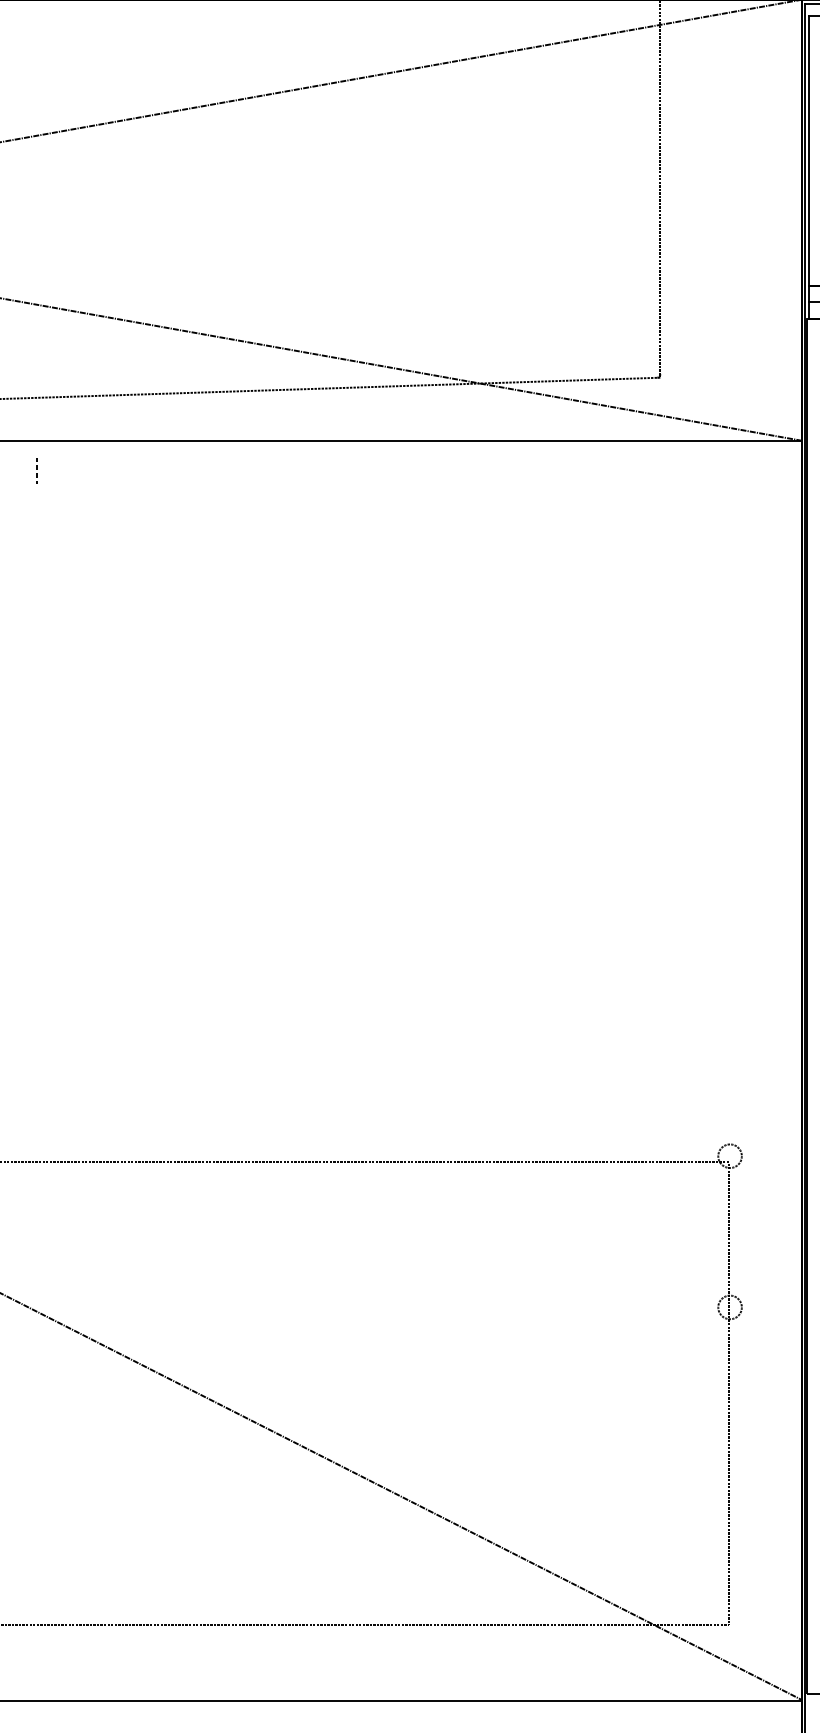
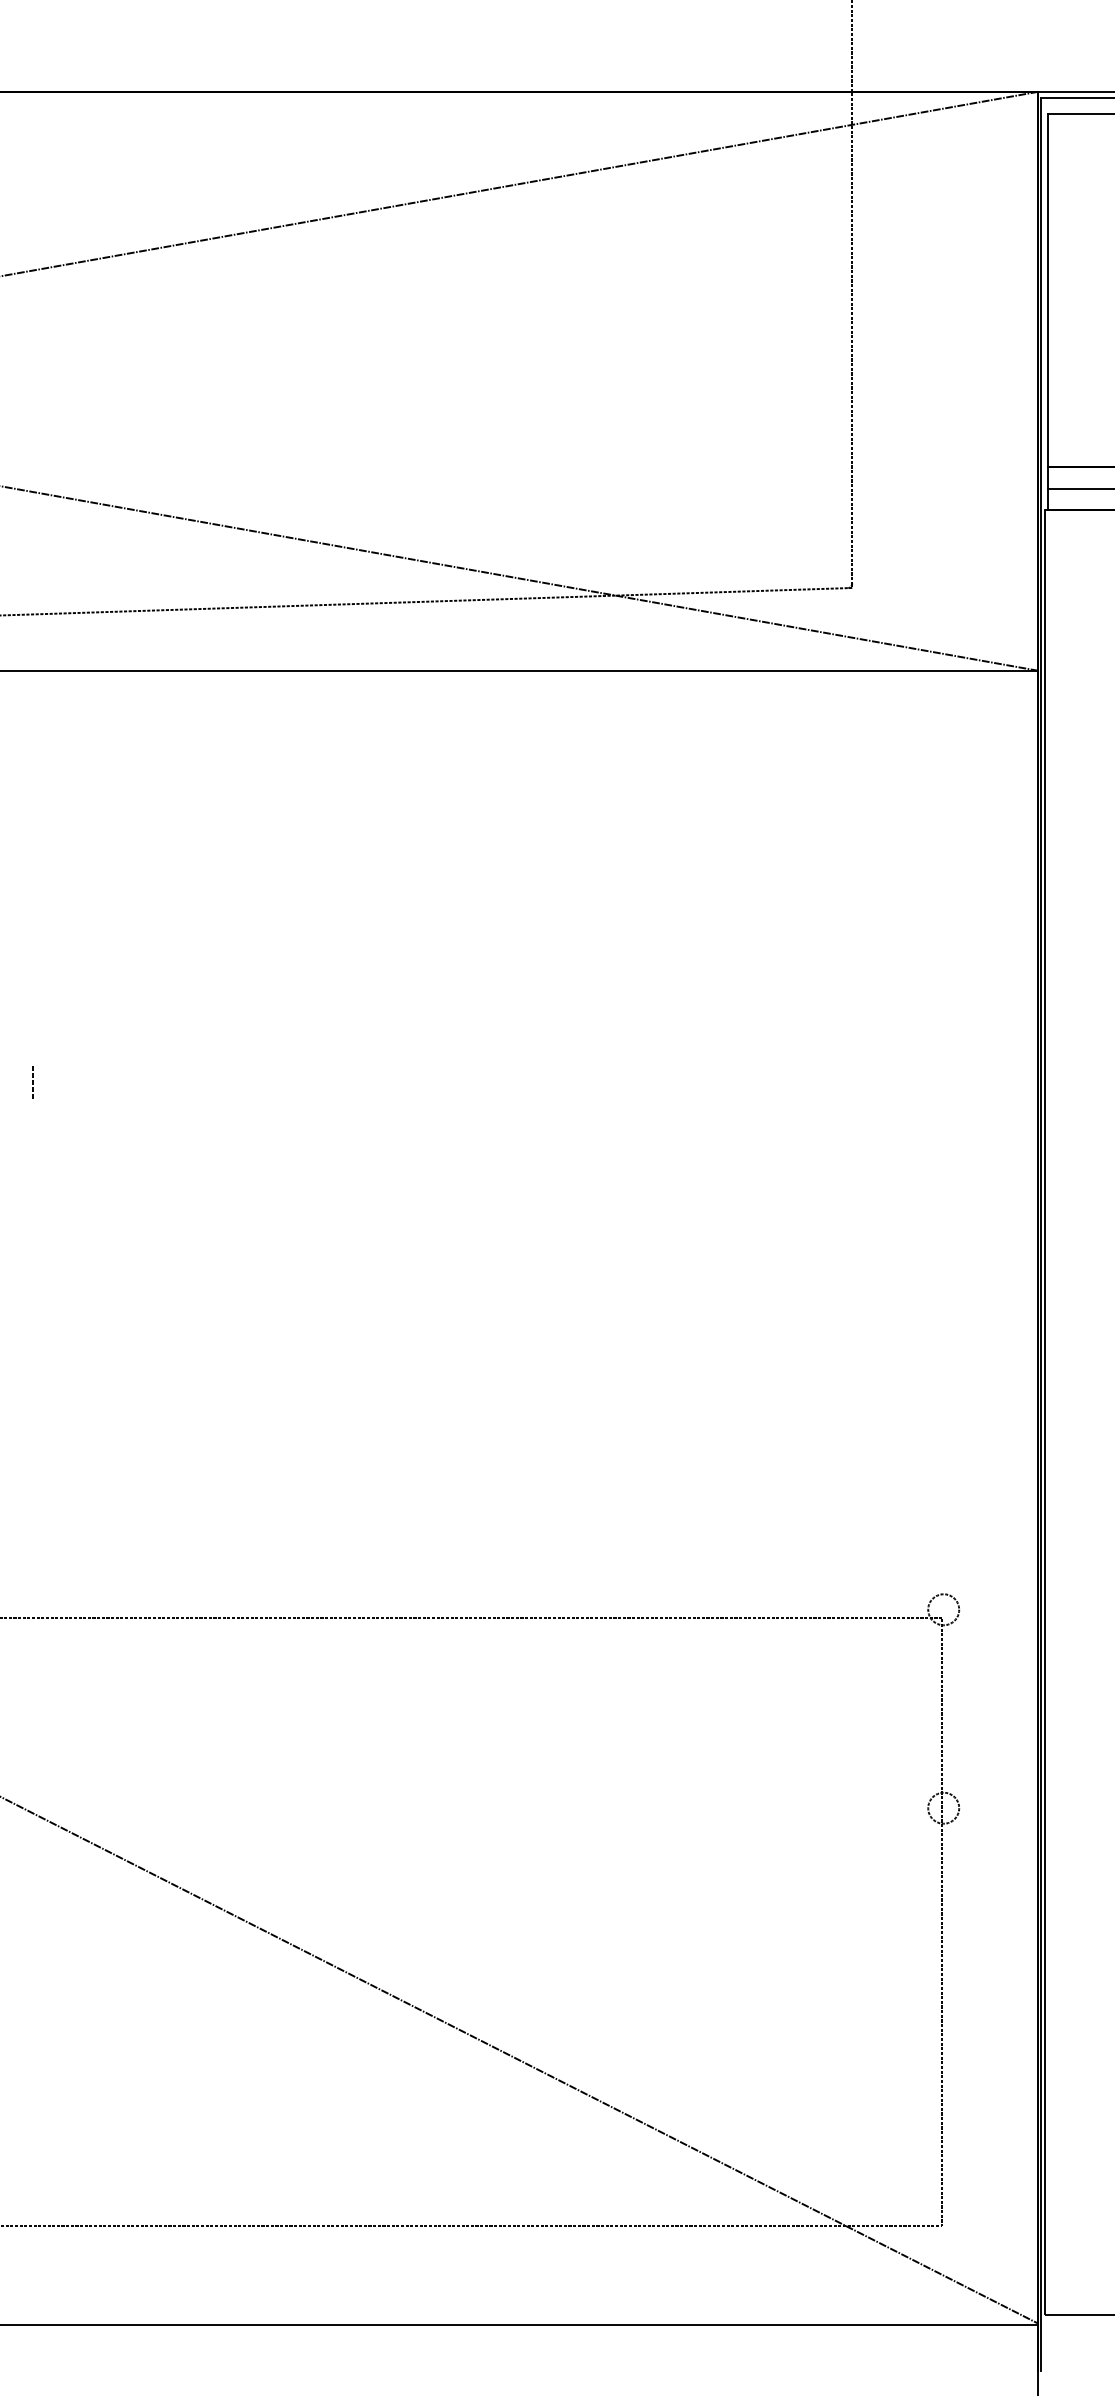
line: (35, 471) -> (32, 1082), moved

